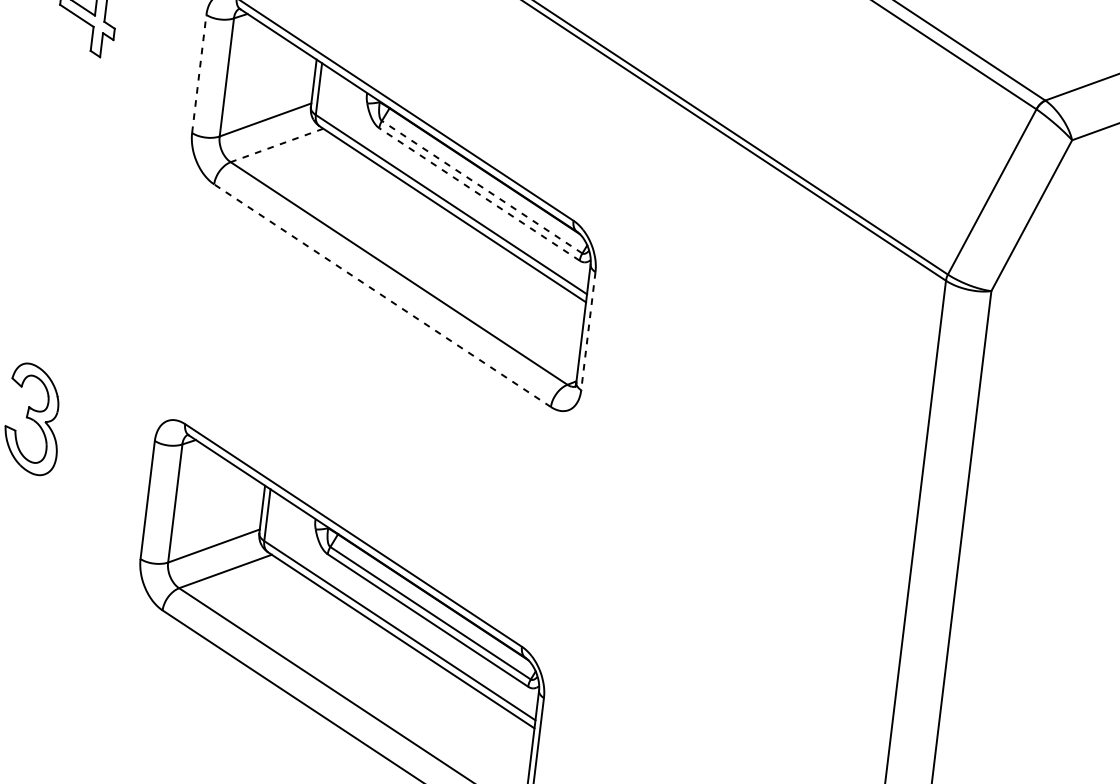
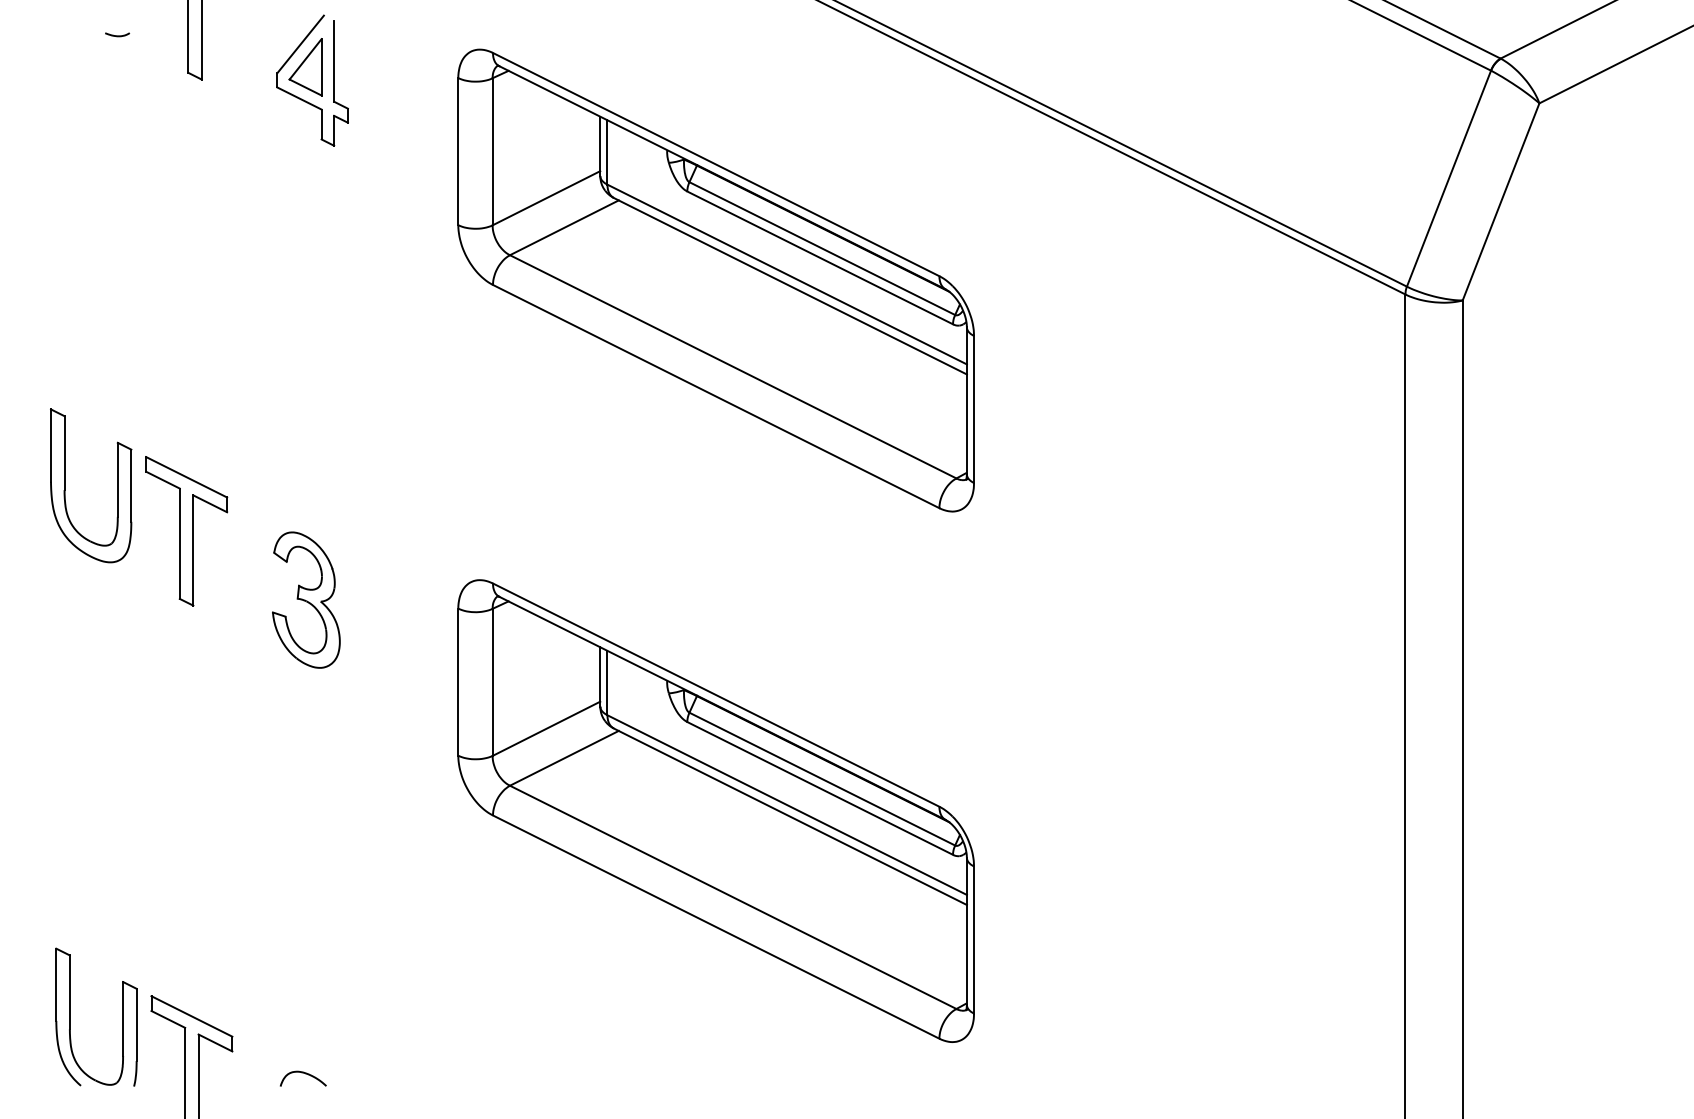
line: (199, 73) -> (458, 151), dashed -> solid
line: (277, 145) -> (564, 227), dashed -> solid
line: (482, 187) -> (822, 248), dashed -> solid
line: (479, 194) -> (820, 257), dashed -> solid
line: (382, 295) -> (716, 396), dashed -> solid
line: (588, 331) -> (974, 409), dashed -> solid

